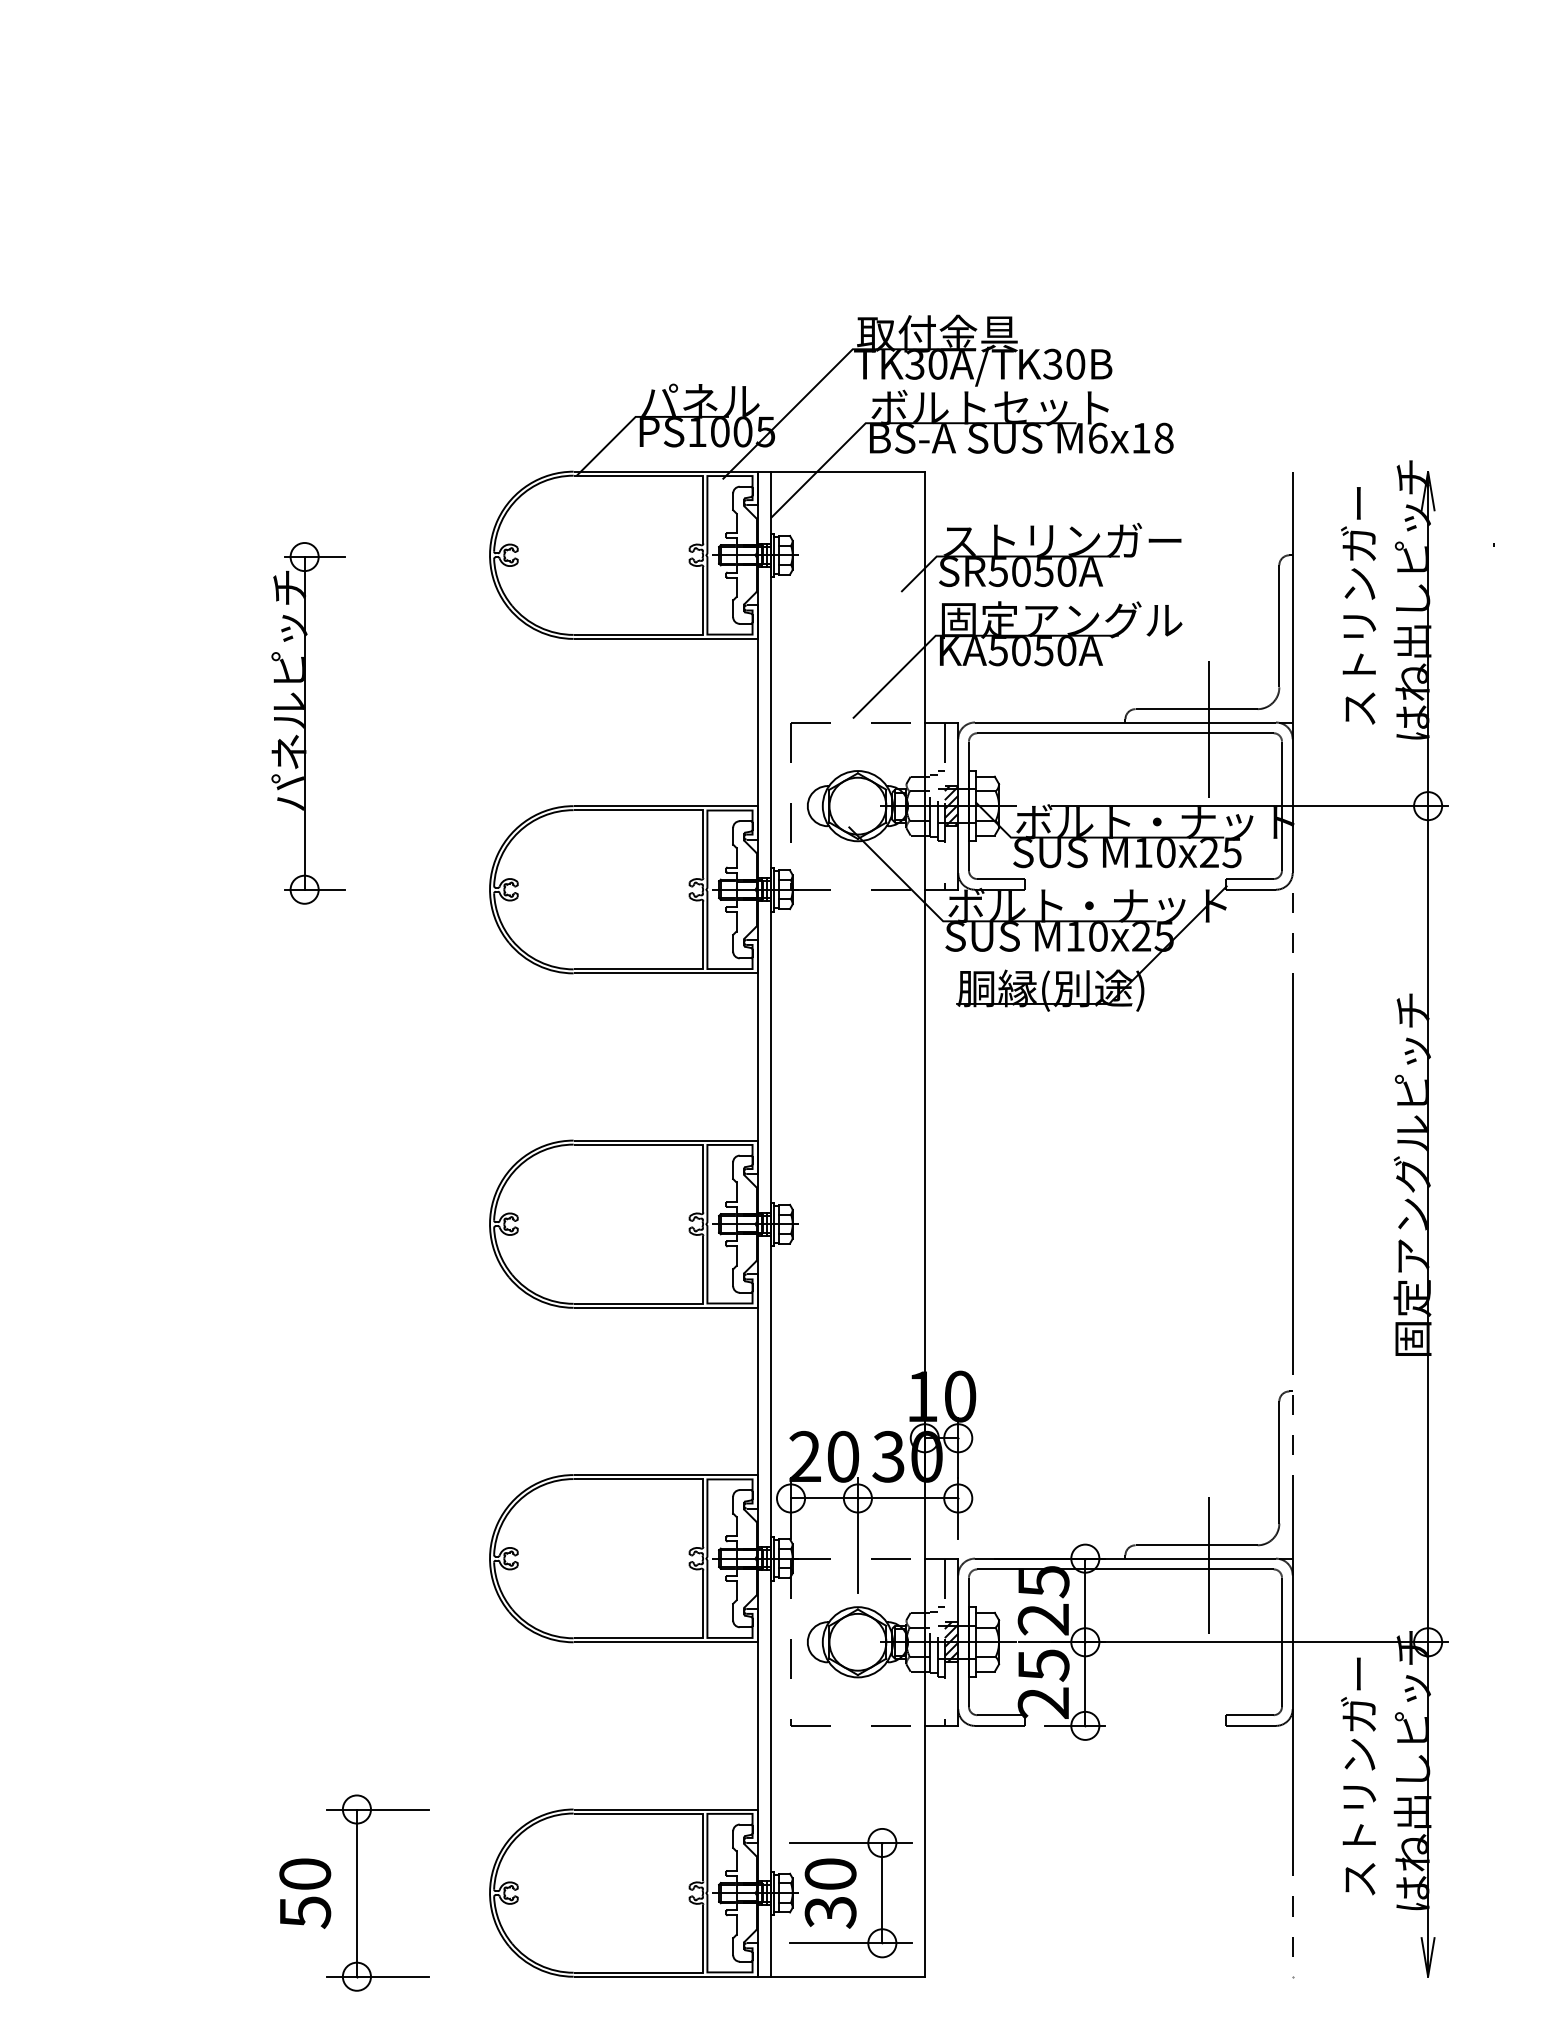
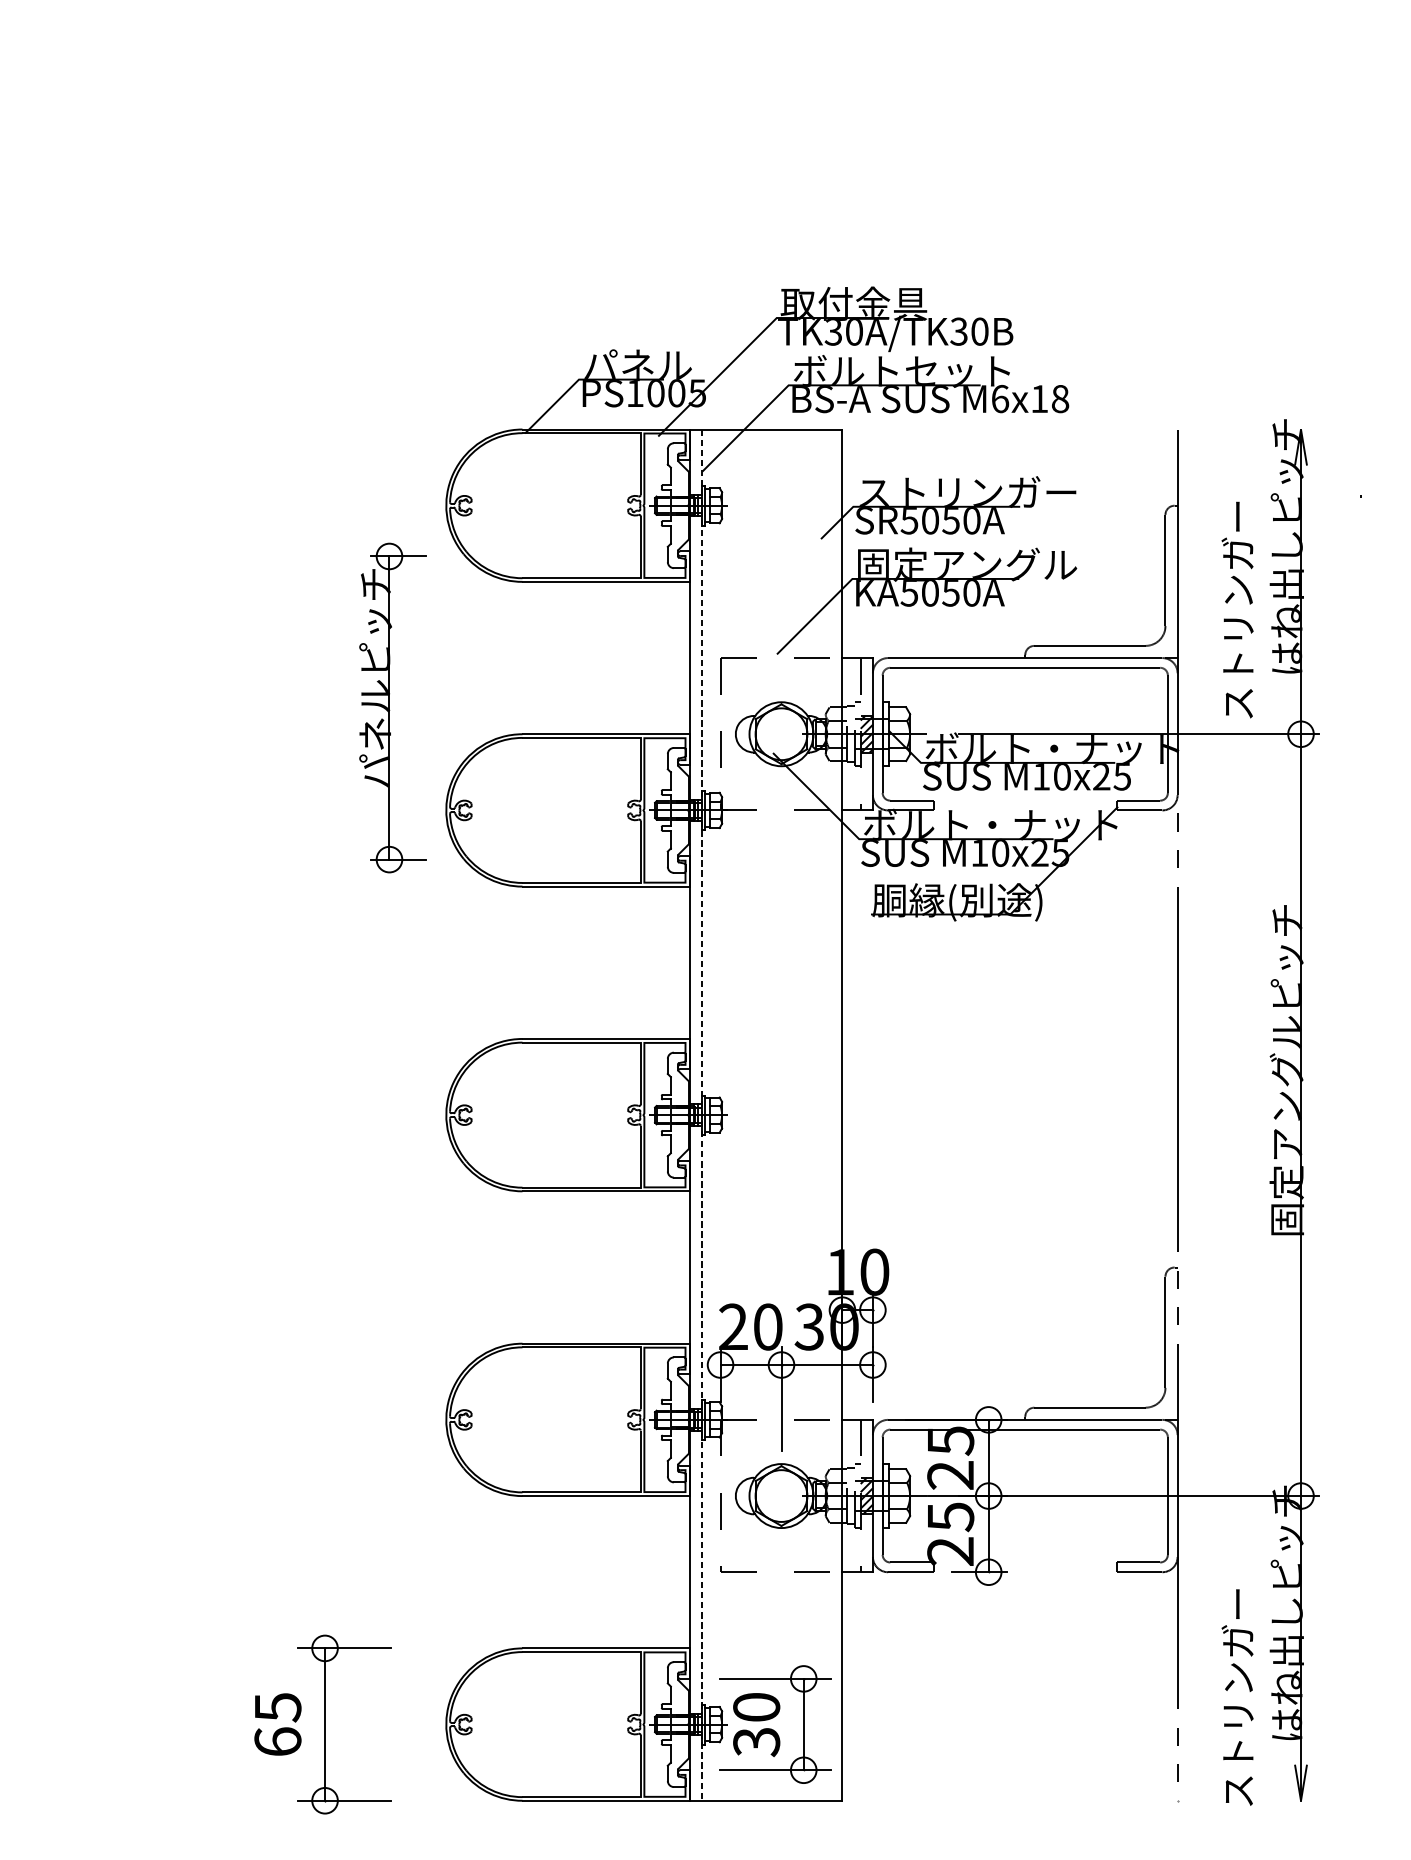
text: (1358, 605) -> (1237, 609), moved
part: (308, 723) -> (392, 708), moved
line: (1209, 729) -> (1101, 664), removed
line: (770, 1224) -> (701, 1115), solid -> dashed
line: (1209, 1565) -> (1101, 1426), removed
text: (1358, 1776) -> (1237, 1697), moved
text: (305, 1893) -> (278, 1724), 50 -> 65

